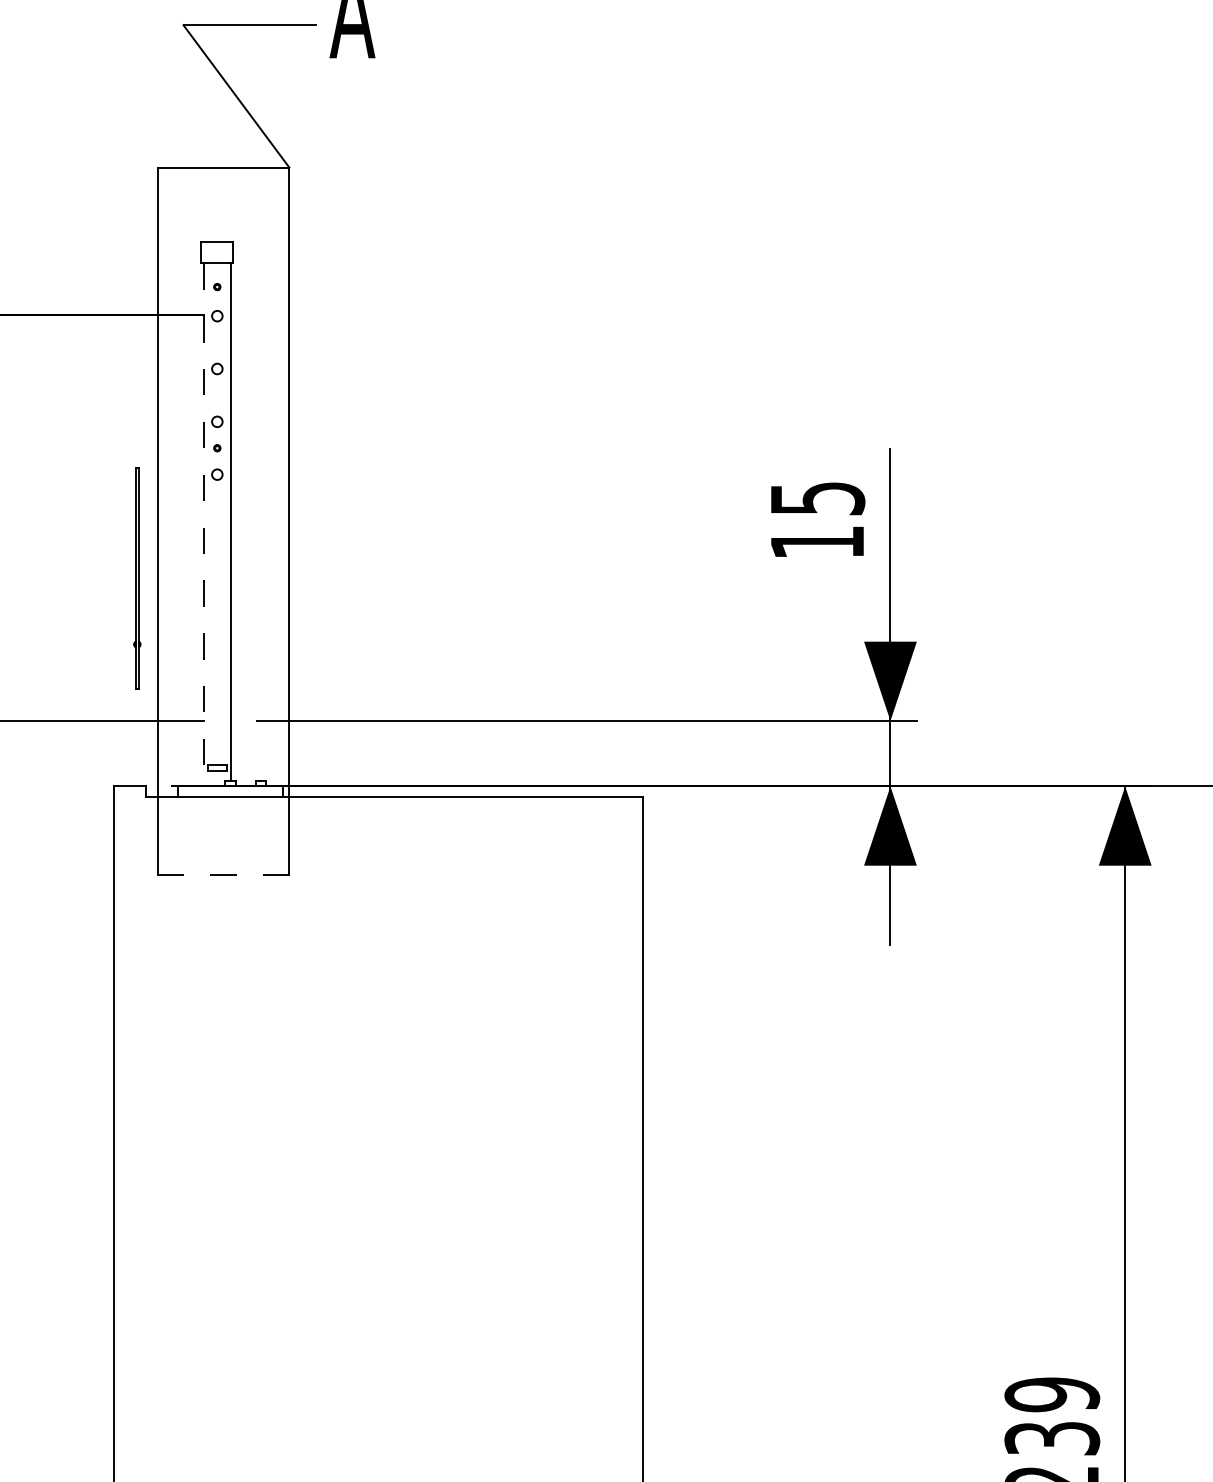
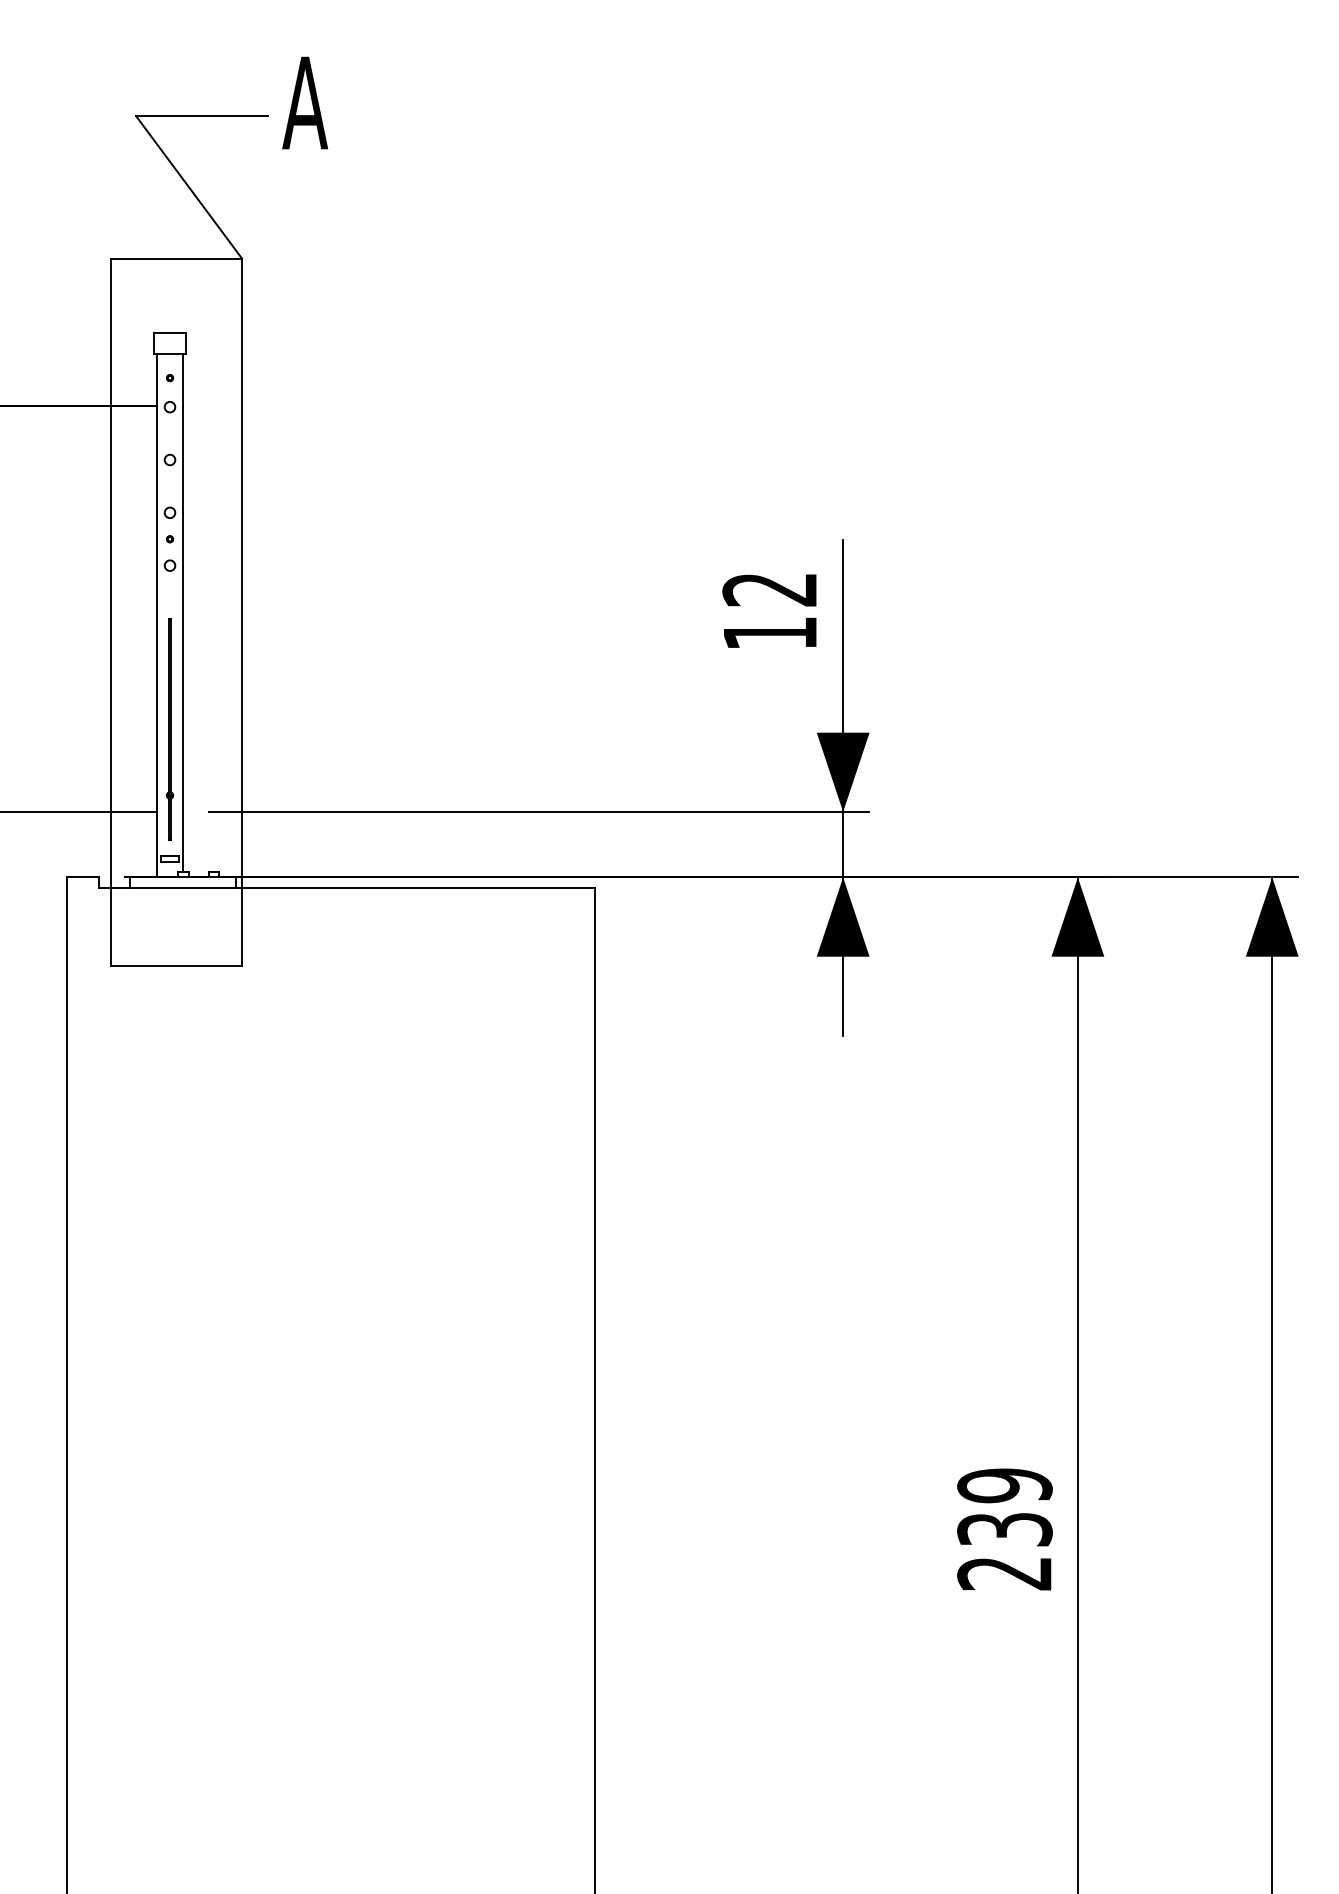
text: (817, 498) -> (770, 589), 15 -> 12
line: (203, 524) -> (156, 615), dashed -> solid
part: (137, 578) -> (170, 729), moved
line: (223, 875) -> (176, 966), dashed -> solid

